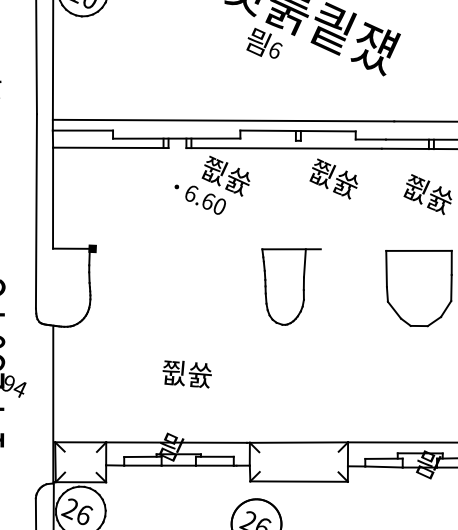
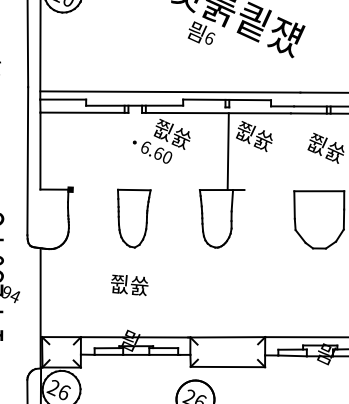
line: (298, 198) -> (227, 151), added
part: (176, 286) -> (134, 218), added
text: (187, 373) -> (129, 284), moved

